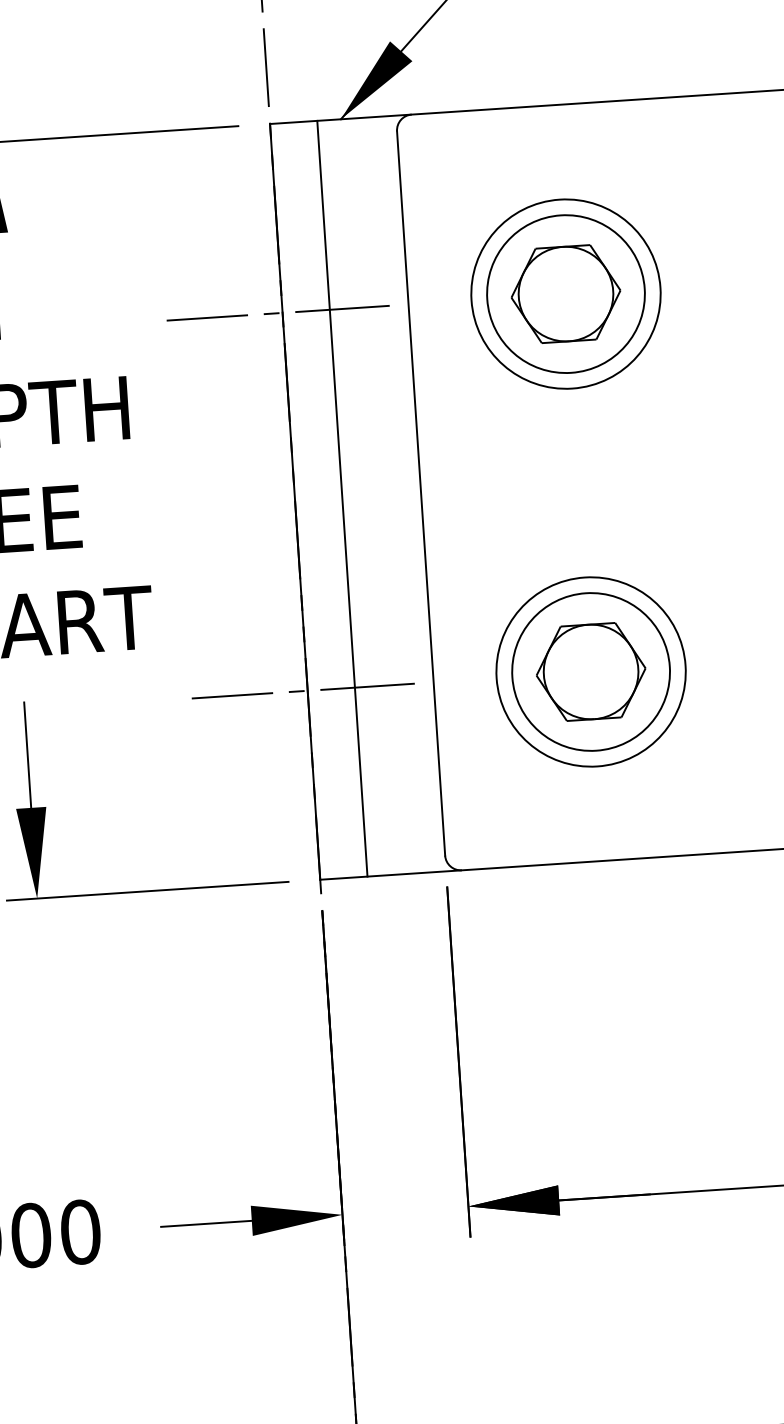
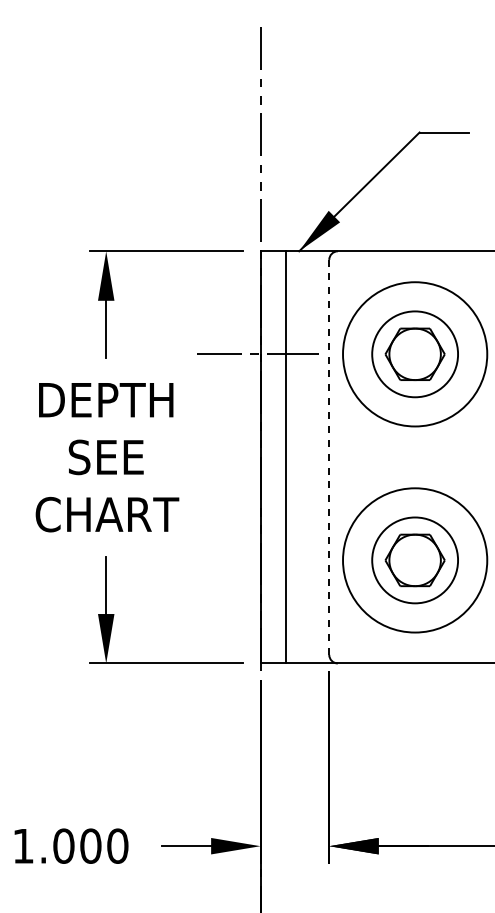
circle: (564, 292) -> (414, 353), size x1.4
line: (421, 491) -> (329, 456), solid -> dashed
circle: (589, 670) -> (414, 559), size x1.4
line: (303, 691) -> (258, 560), removed

